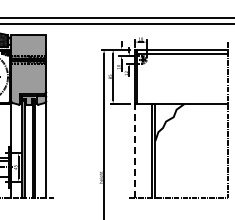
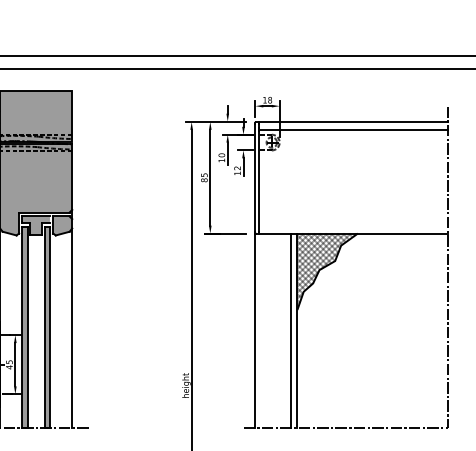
hatch: (169, 121) -> (326, 269), added
line: (135, 150) -> (256, 329), dashed -> solid

